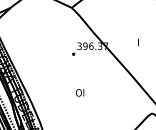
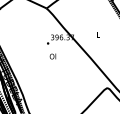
text: (79, 92) -> (52, 56), moved

